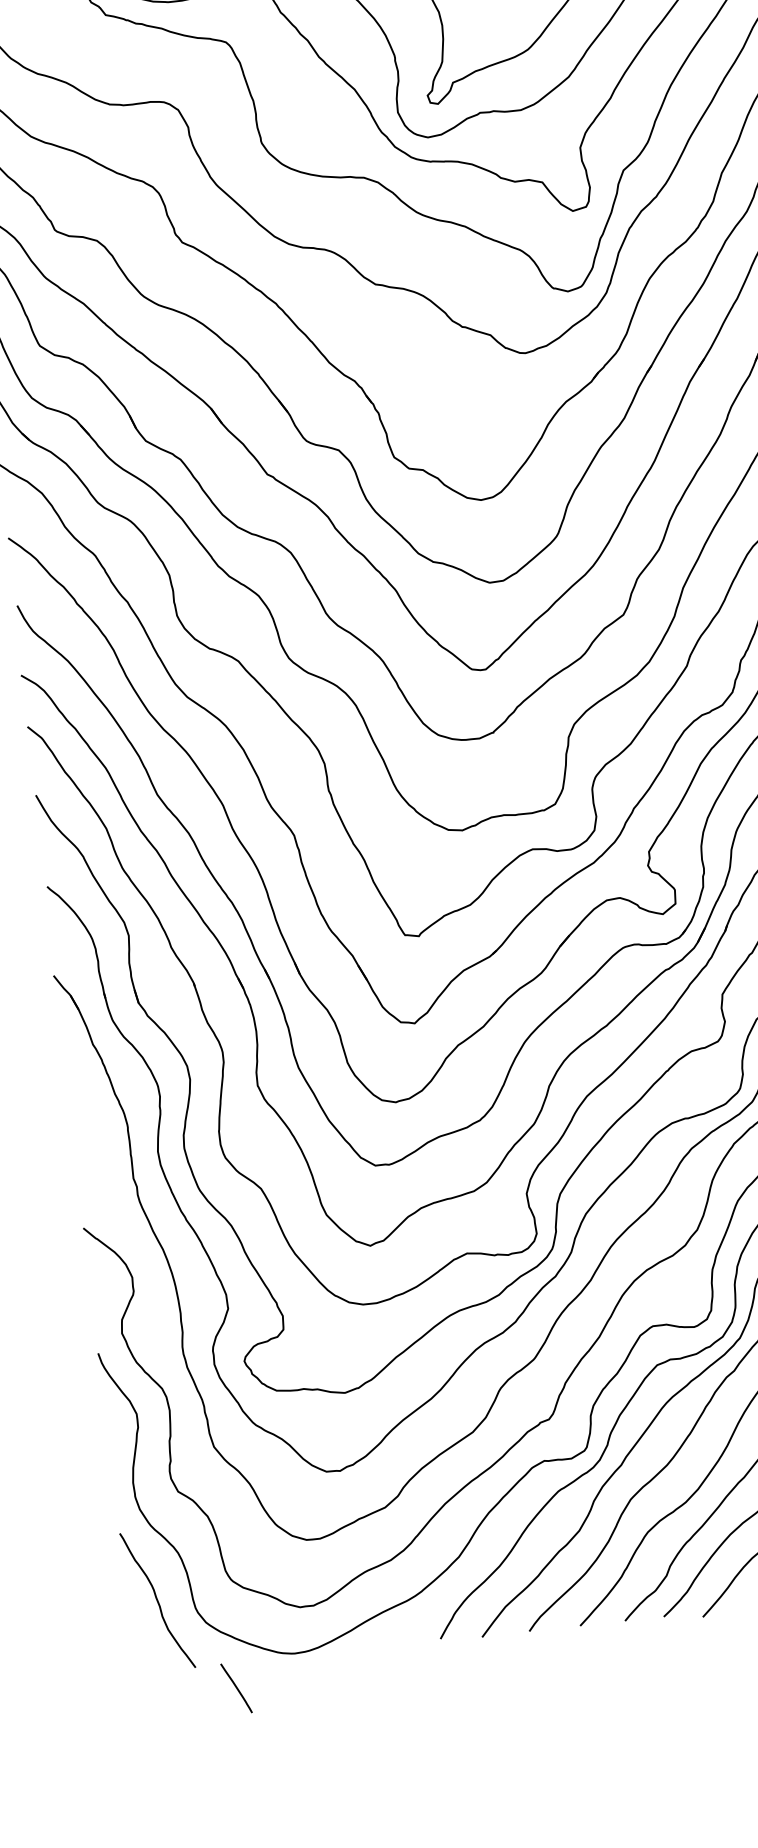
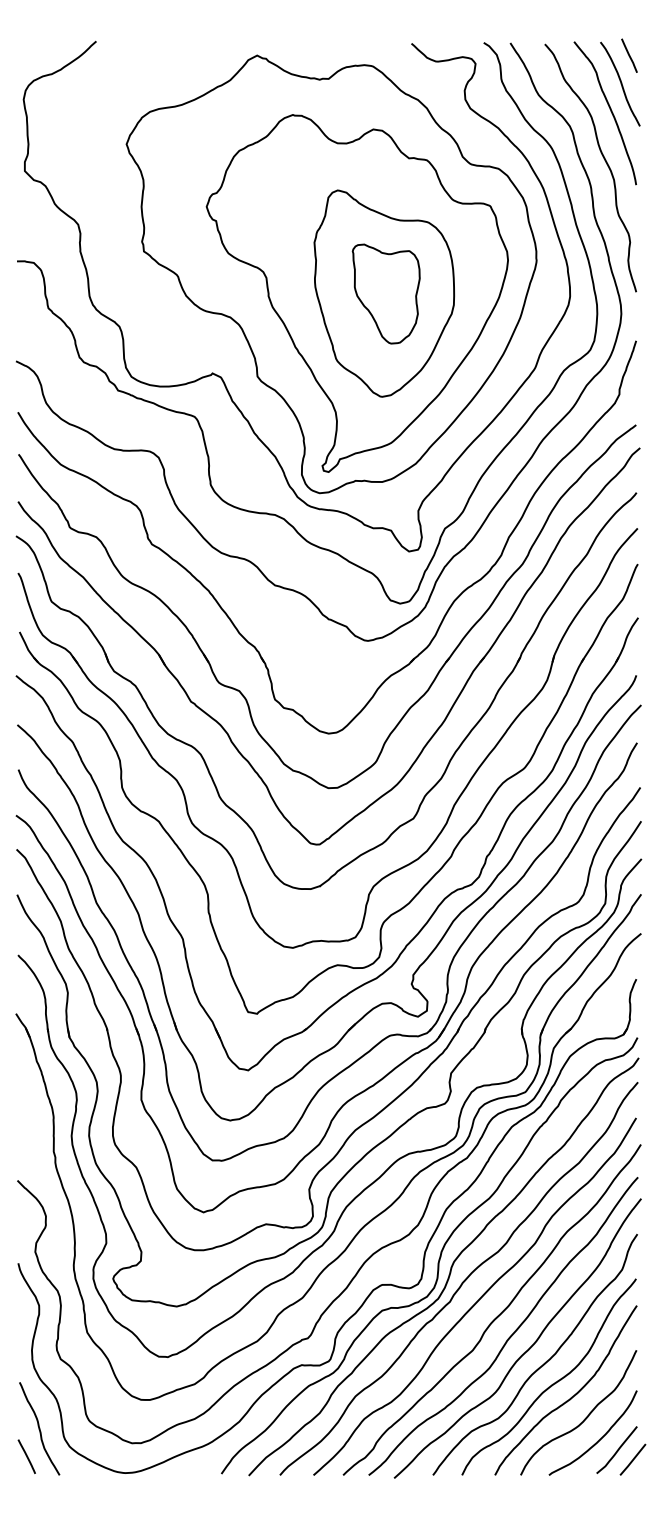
line: (235, 1688) -> (26, 1456), moved

